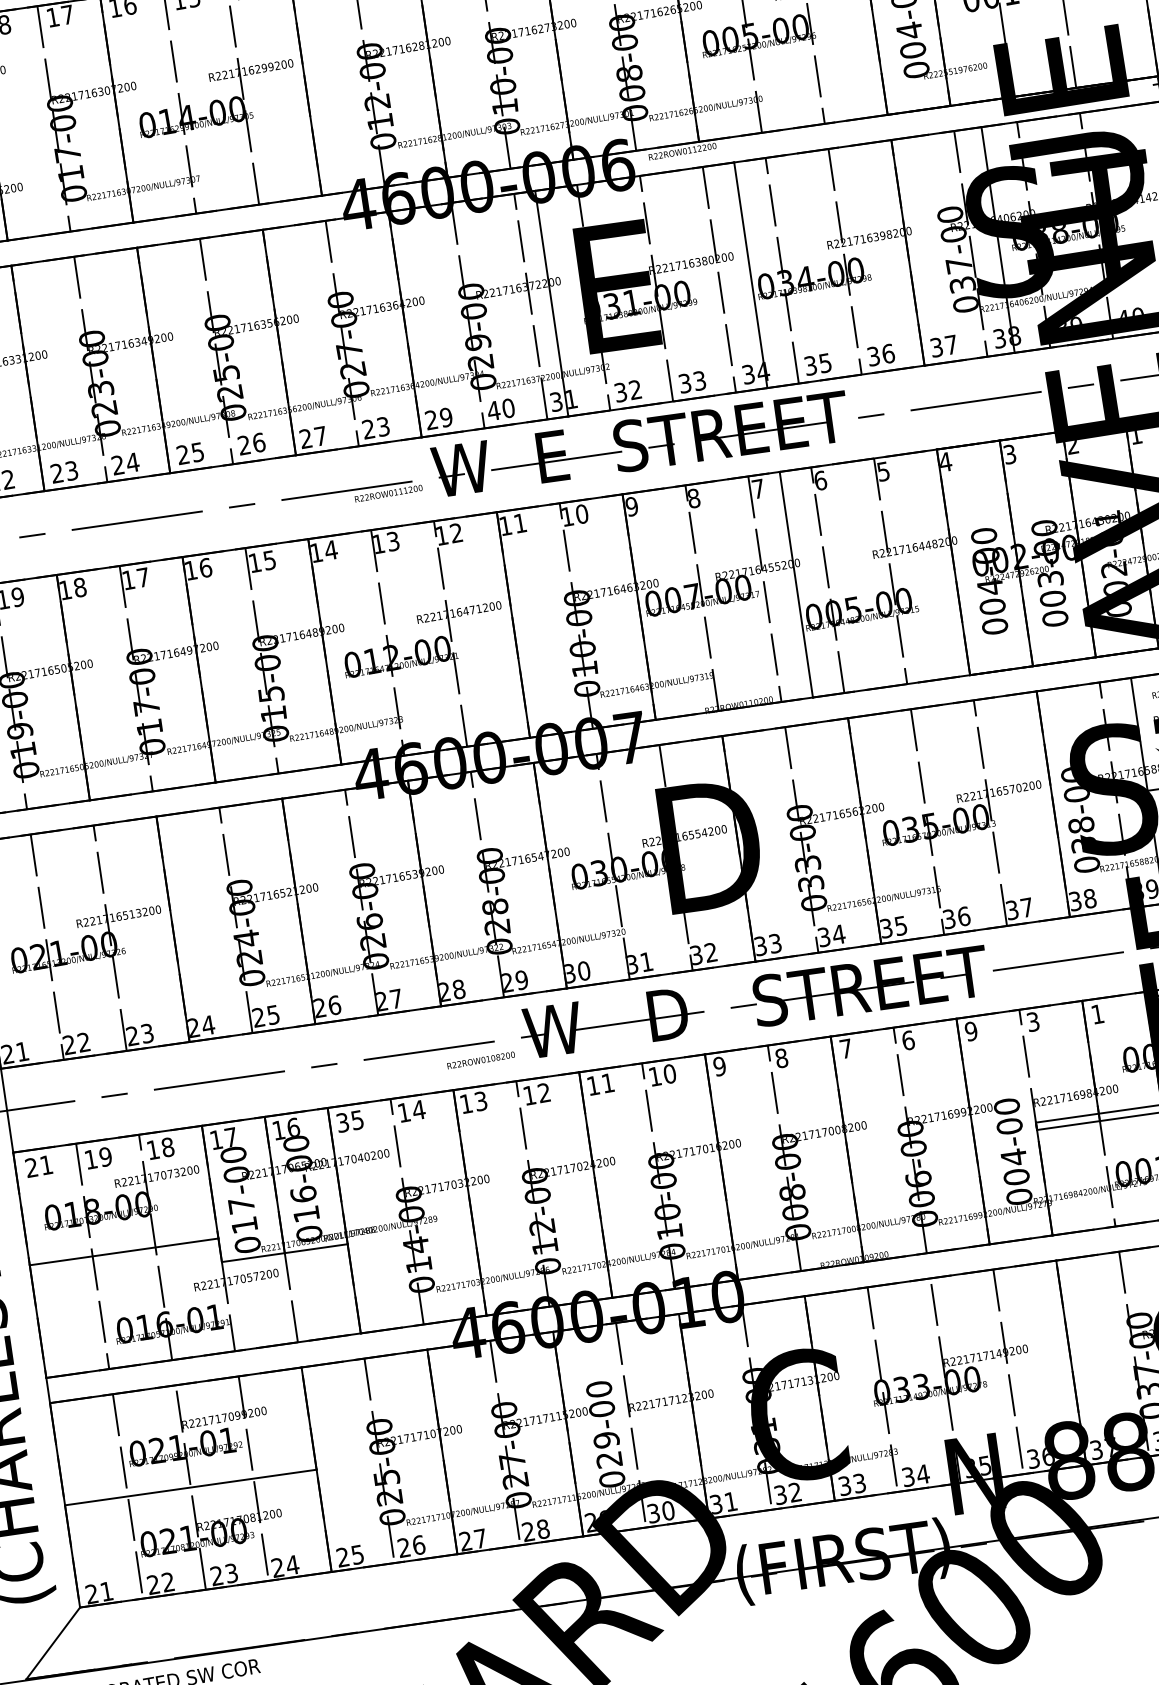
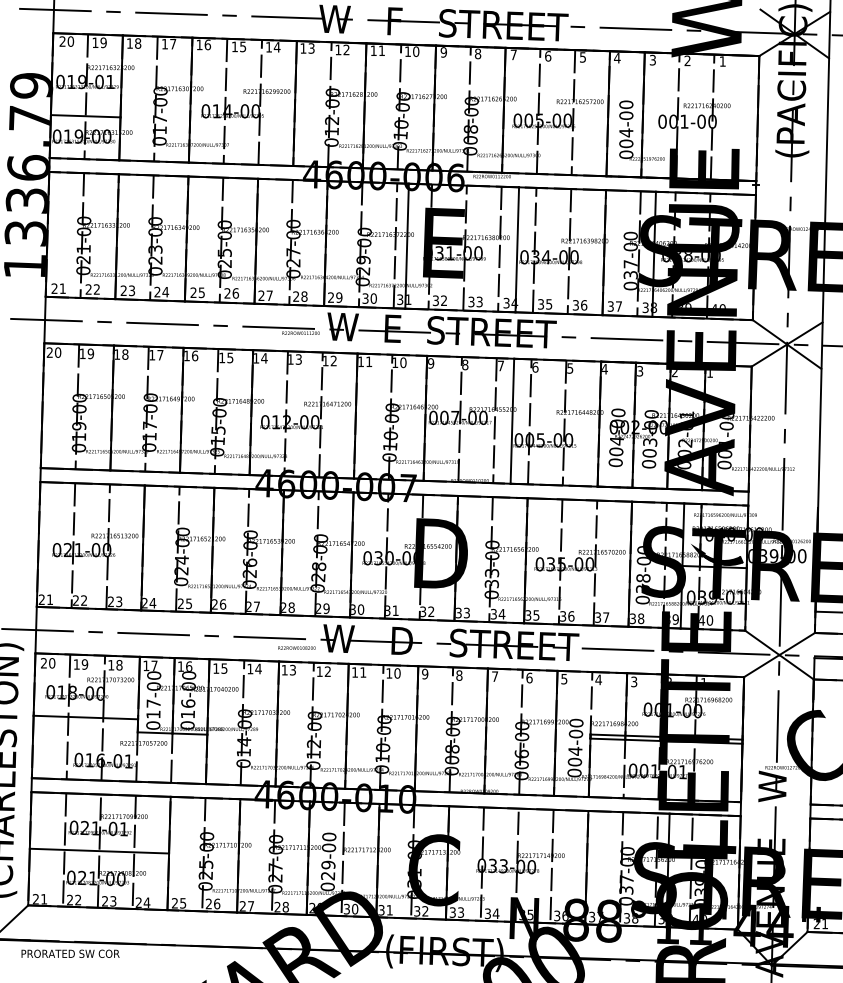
text: (493, 410) -> (365, 298), 40 -> 30
text: (383, 426) -> (304, 296), 23 -> 28
text: (1098, 1013) -> (634, 681), 1 -> 3
text: (1032, 1021) -> (598, 679), 3 -> 4
text: (971, 1030) -> (564, 678), 9 -> 5
text: (343, 1122) -> (216, 668), 35 -> 15
text: (47, 1165) -> (52, 663), 21 -> 20

